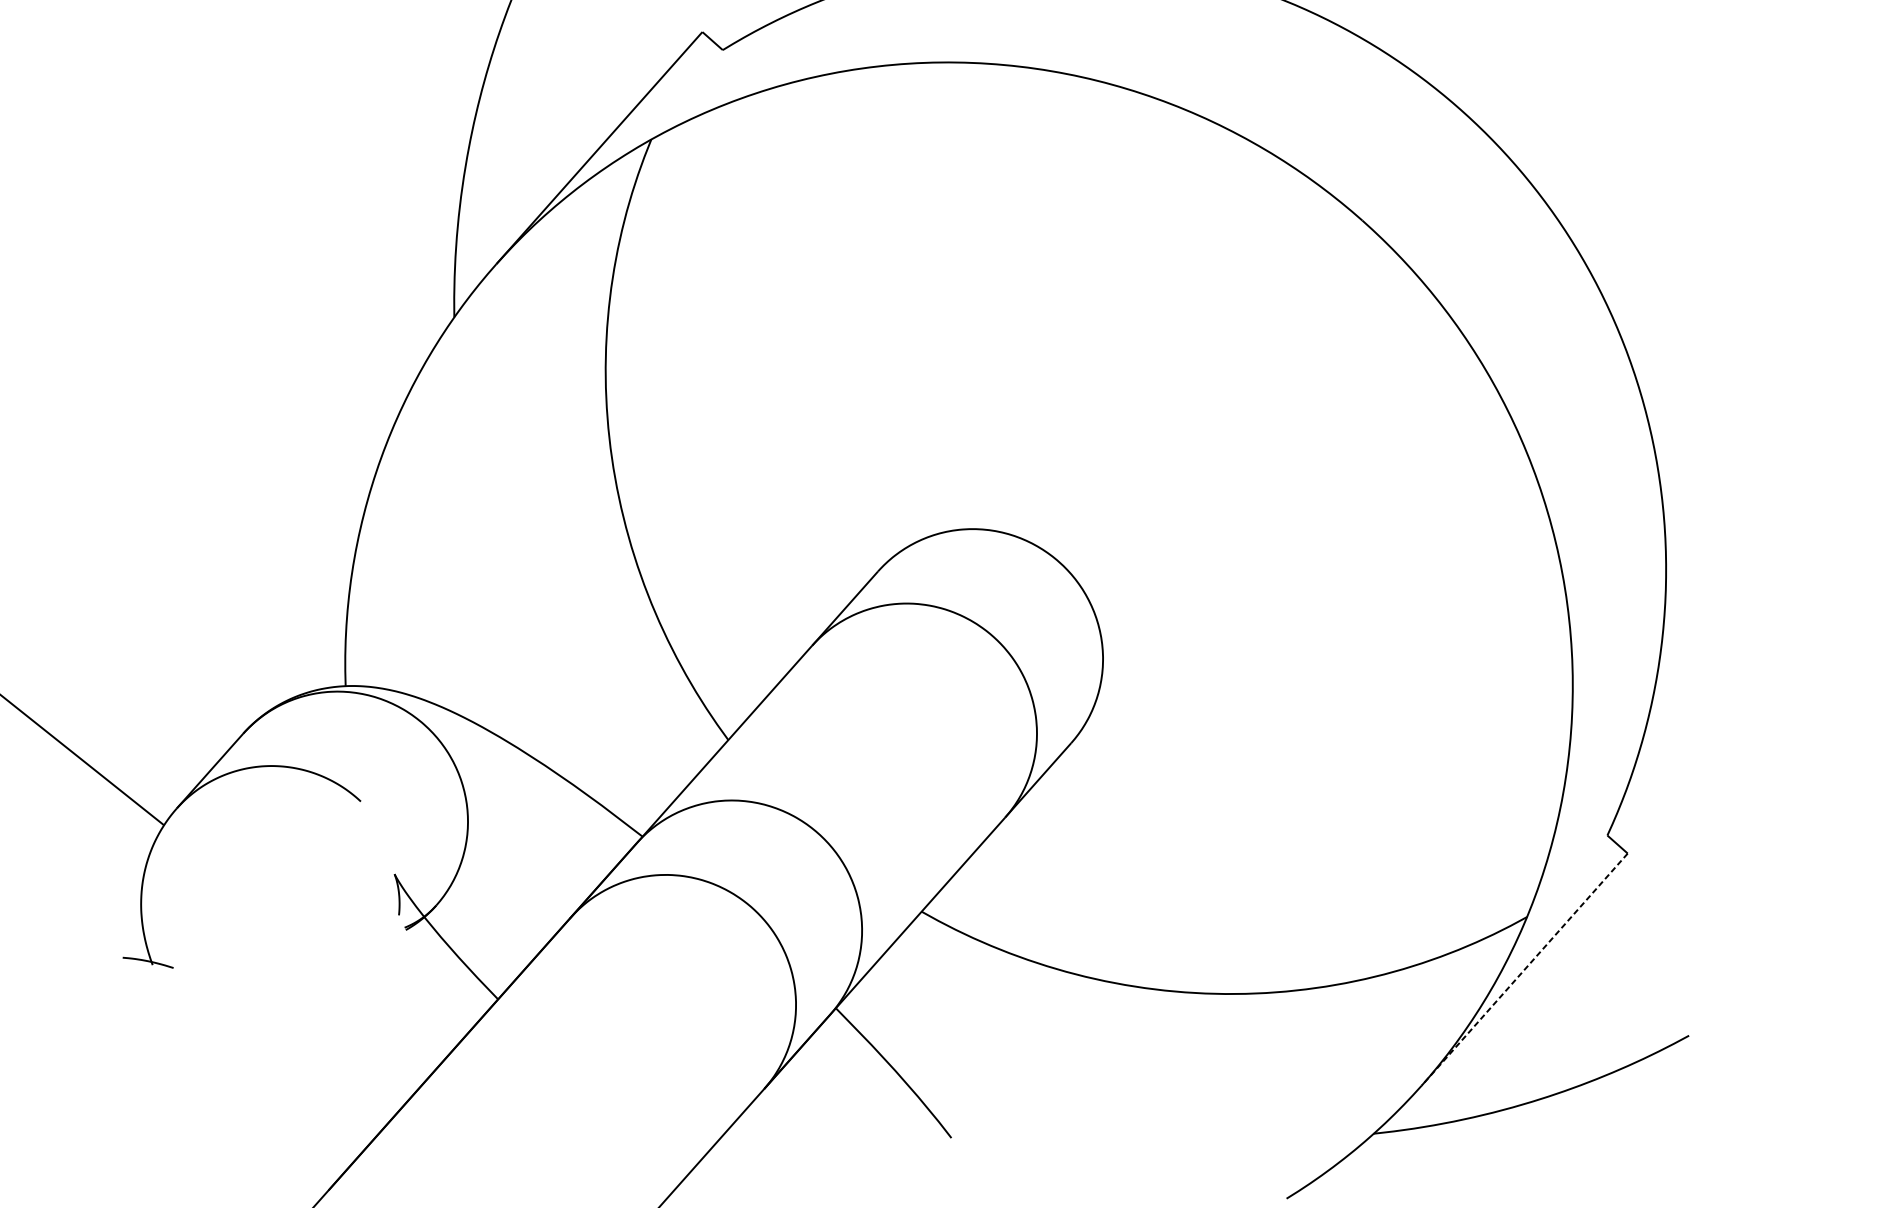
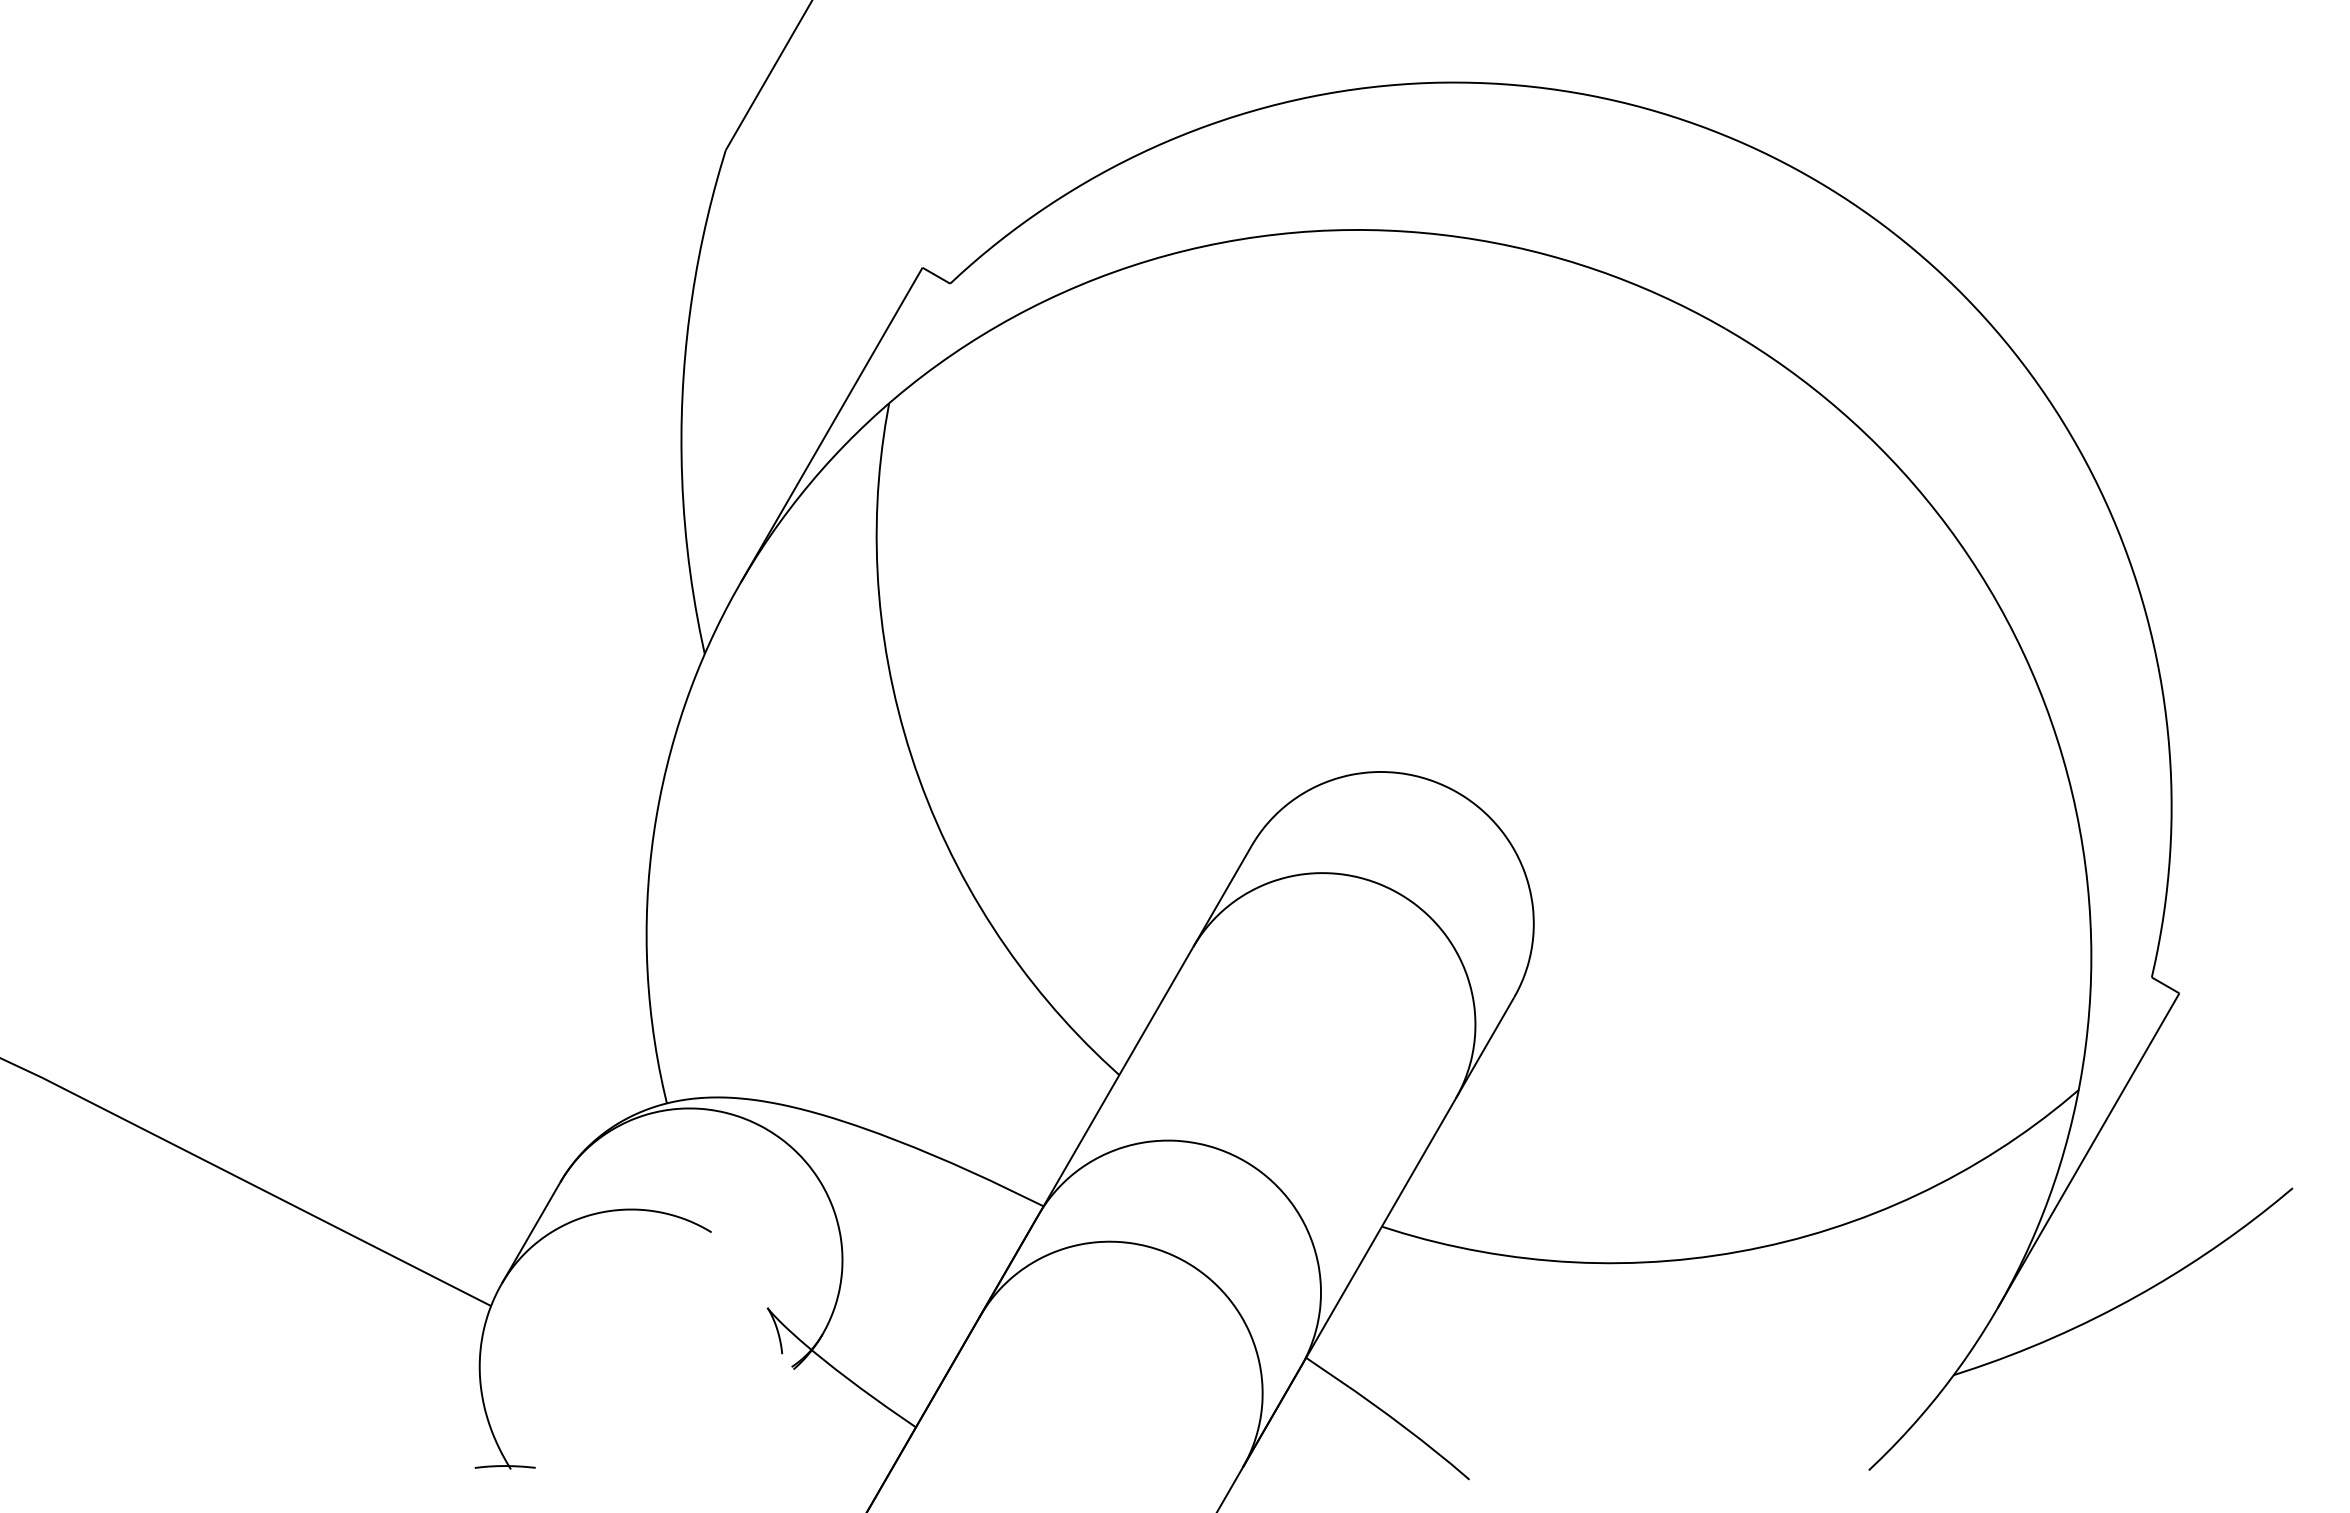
line: (1524, 970) -> (2088, 1151), dashed -> solid

